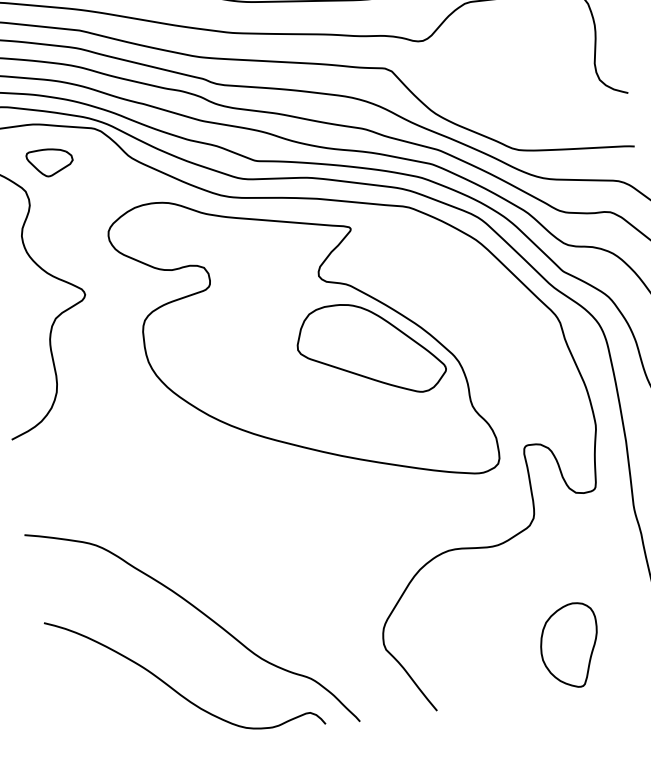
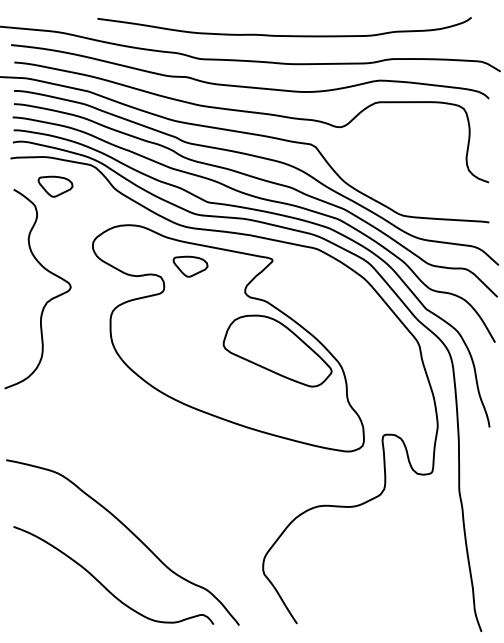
part: (242, 249) -> (190, 266), added
part: (569, 645) -> (400, 586), removed

